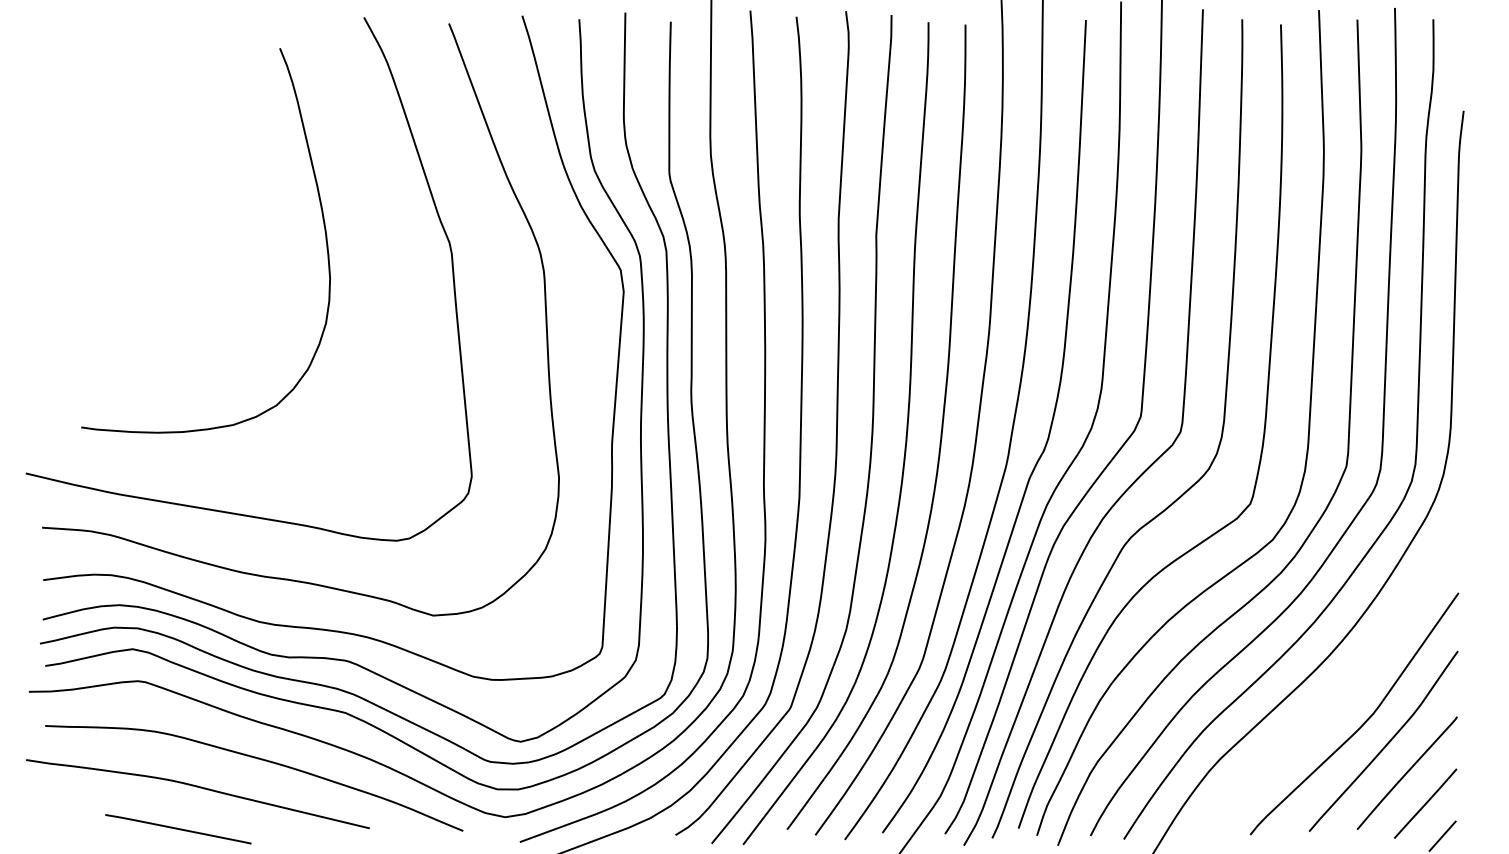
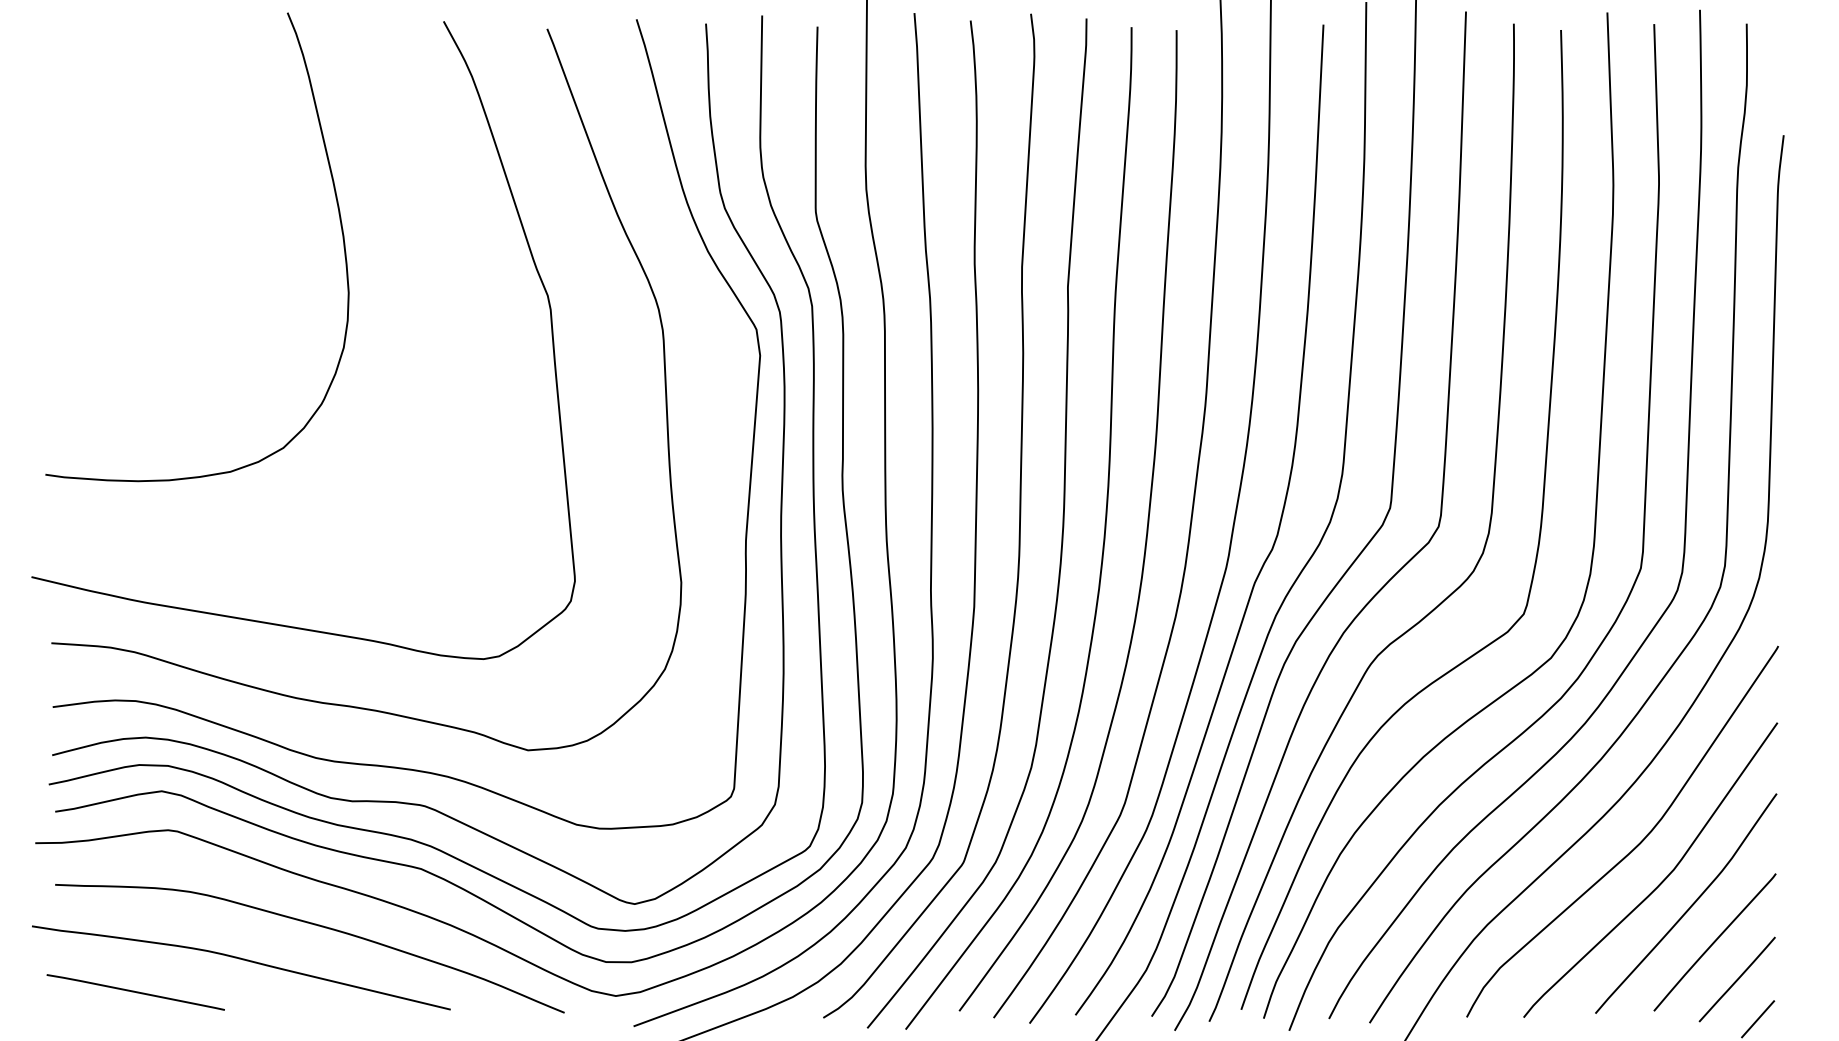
curve: (322, 219) -> (339, 221), moved
curve: (1343, 692) -> (1637, 844), added
line: (178, 829) -> (135, 992), moved

